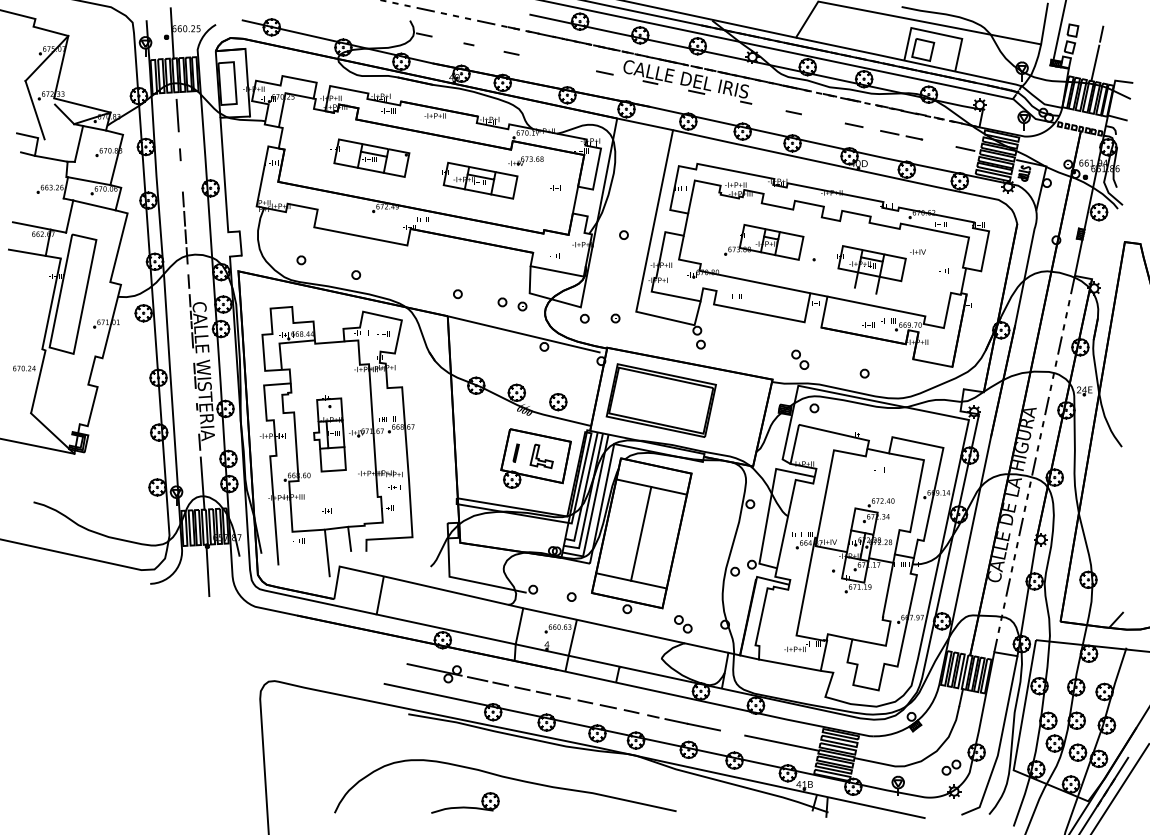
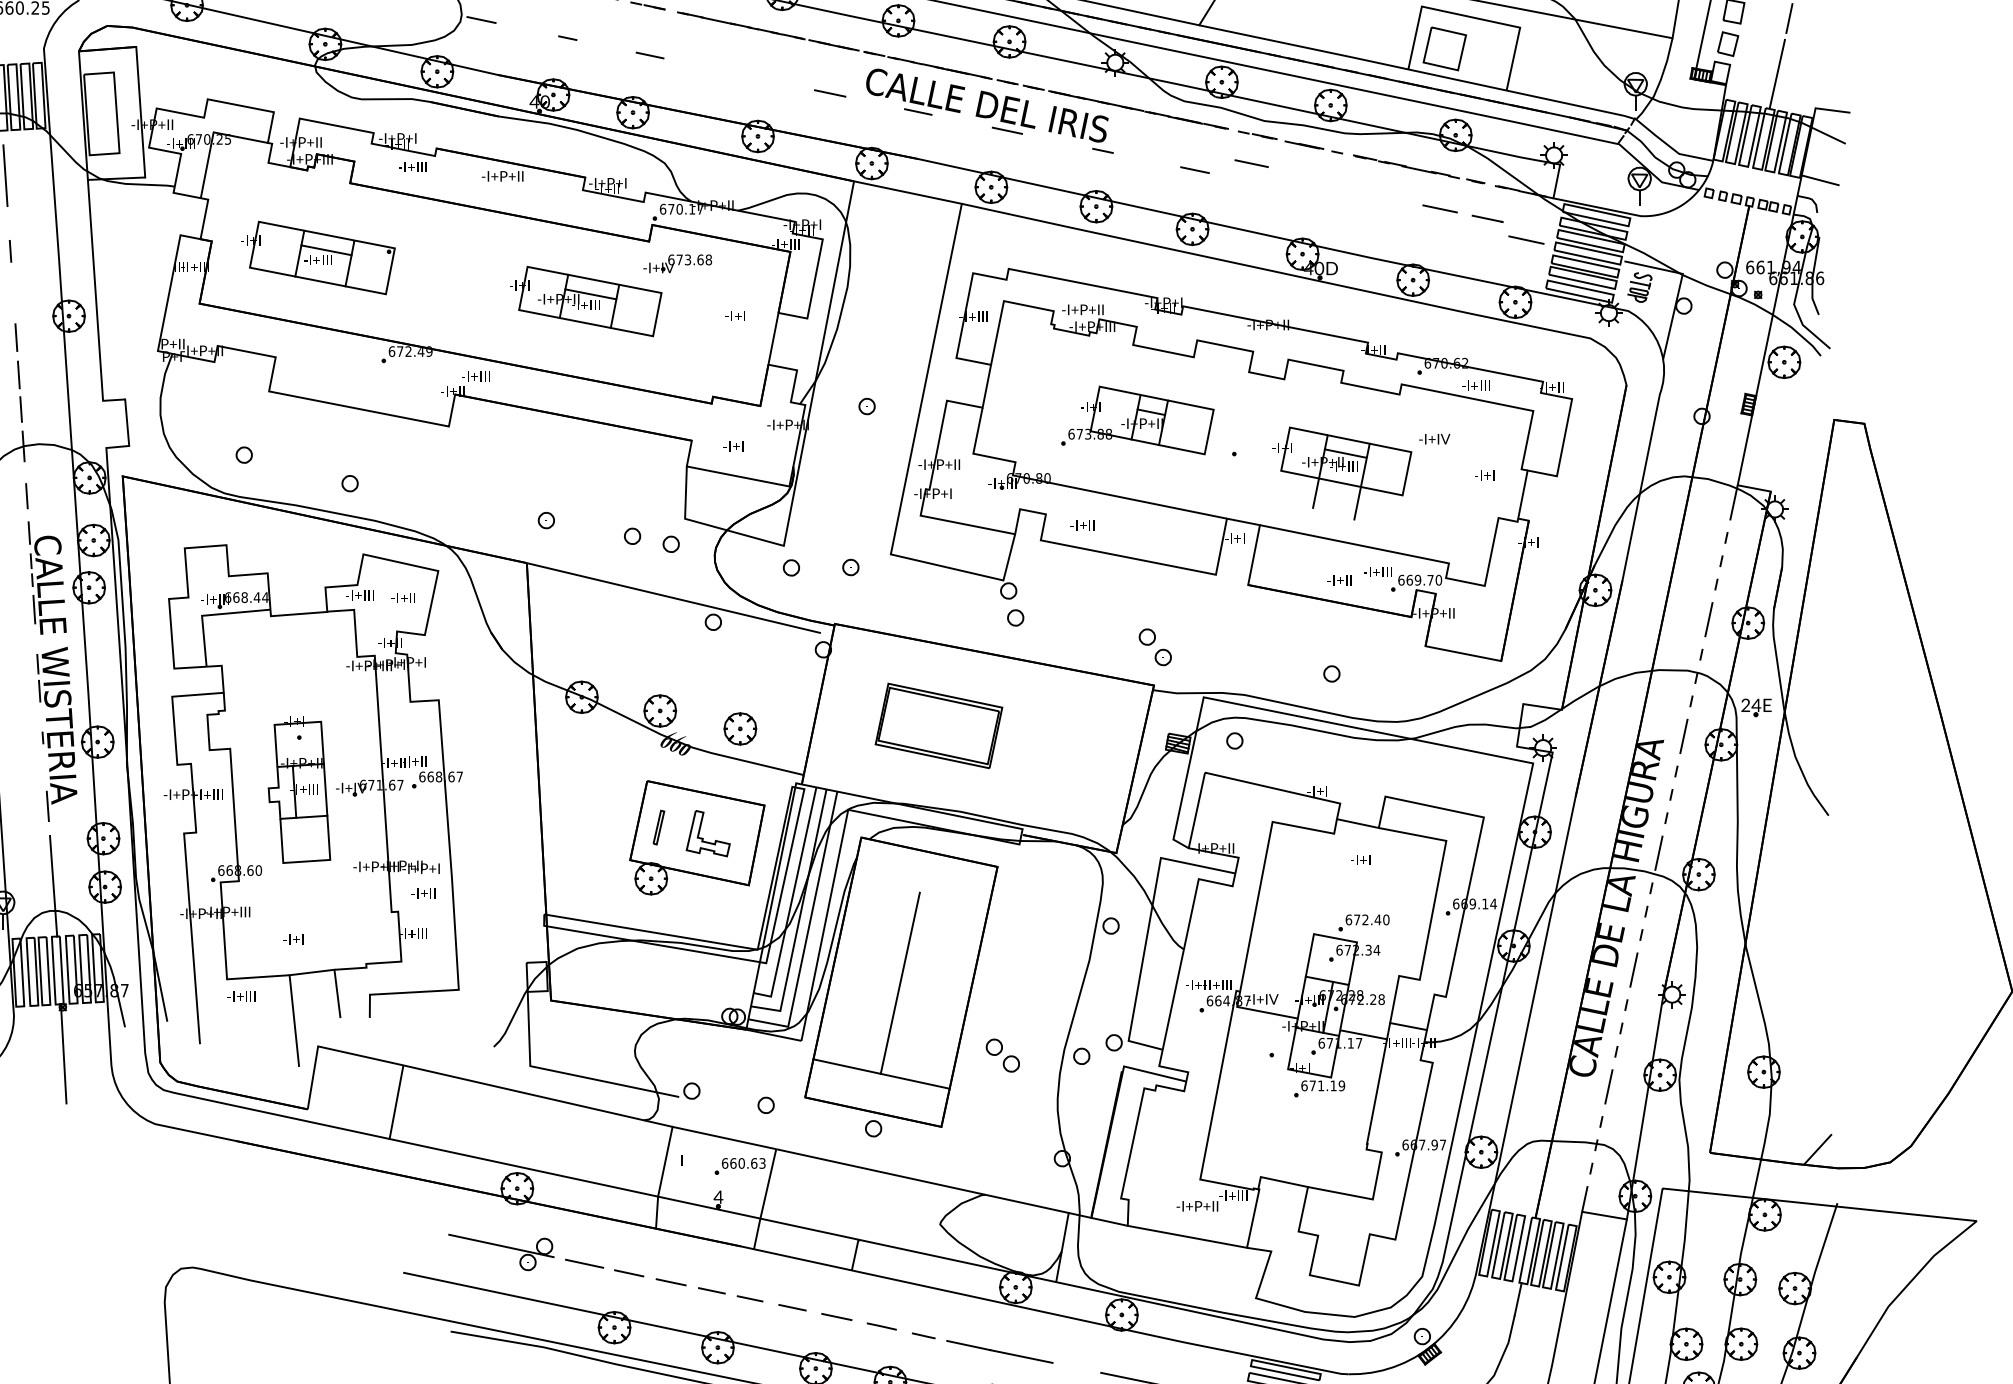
line: (853, 124) -> (1250, 161), moved
line: (899, 135) -> (1458, 214), moved
part: (370, 157) -> (319, 256), moved
part: (800, 359) -> (1155, 646), moved
part: (660, 400) -> (937, 725), size x0.6
line: (651, 486) -> (920, 891), removed
part: (683, 624) -> (1003, 1055), moved

